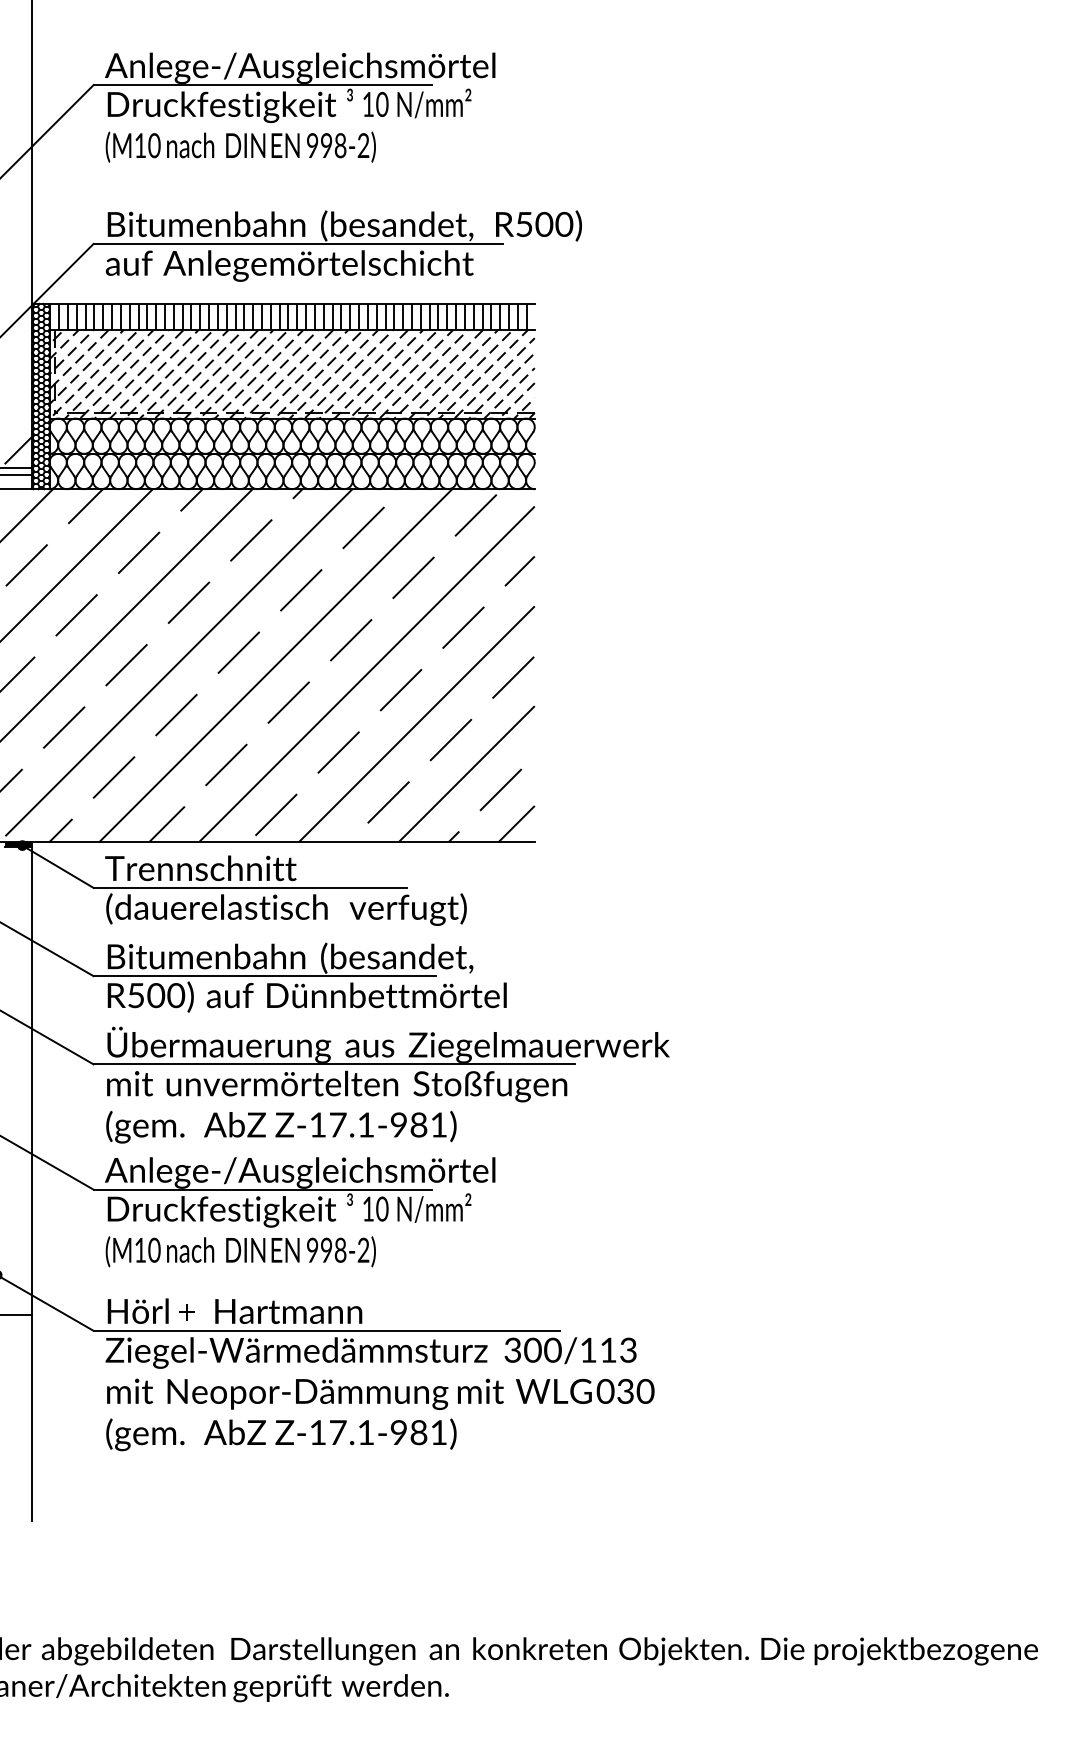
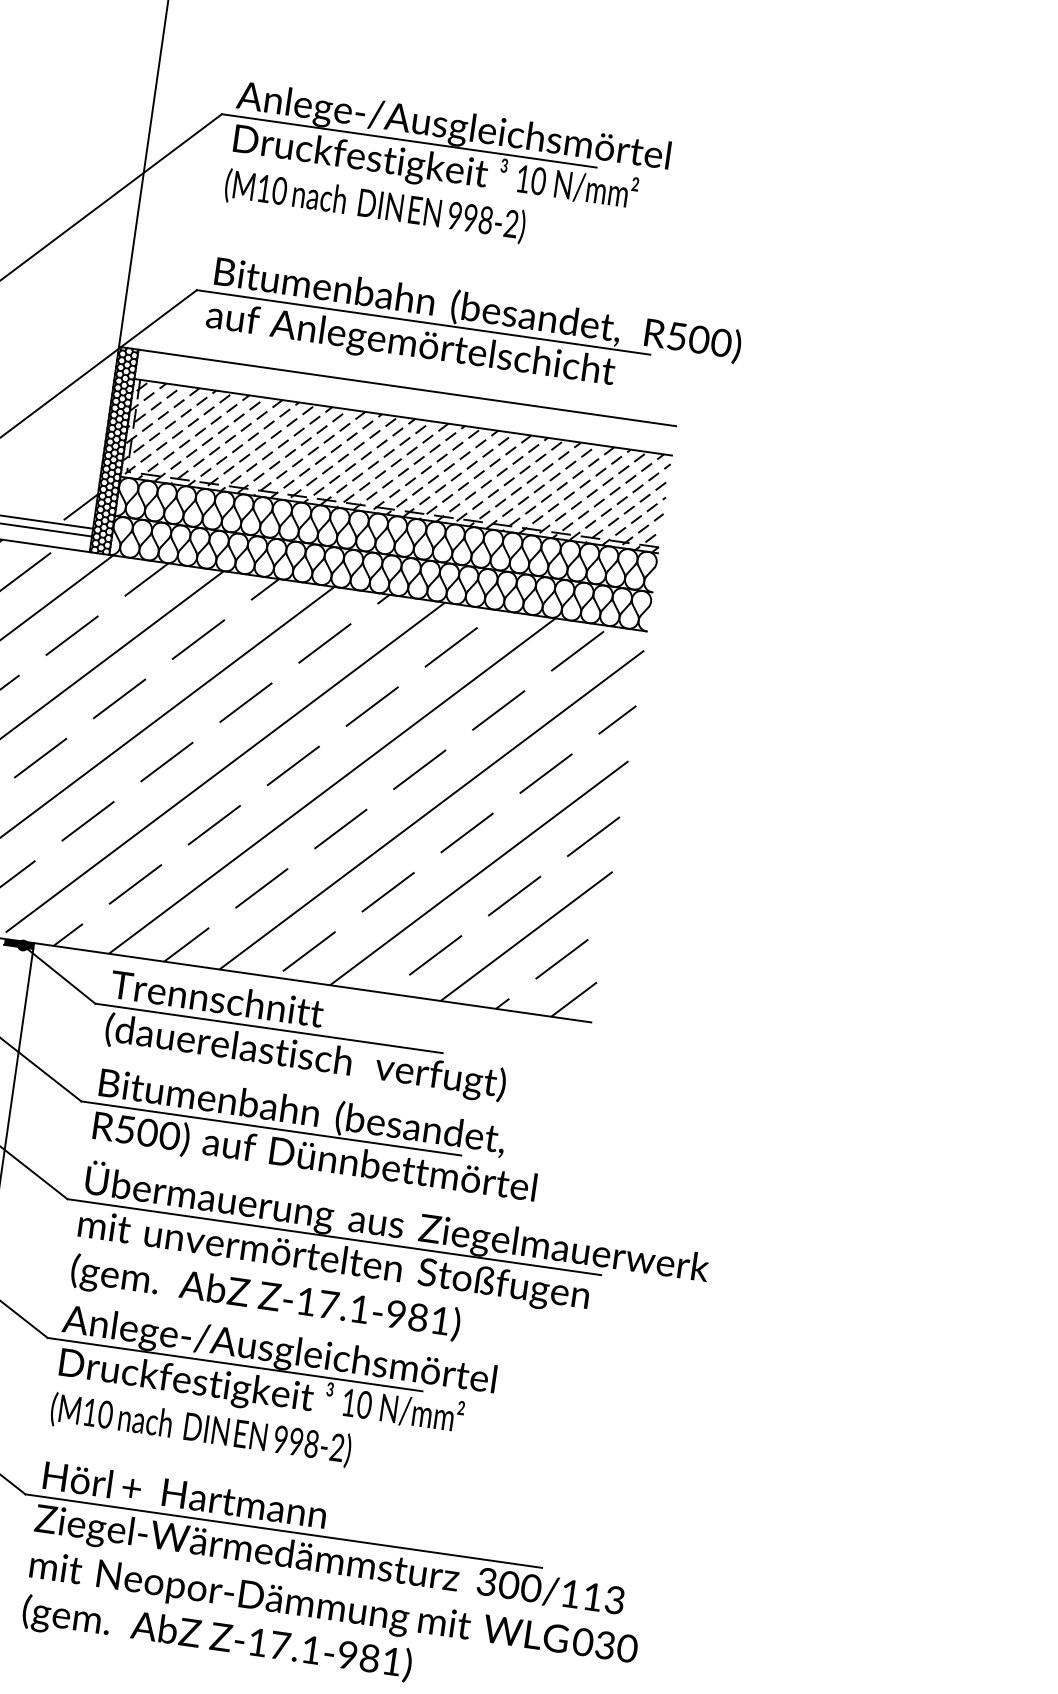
hatch: (288, 316) -> (401, 401), removed

